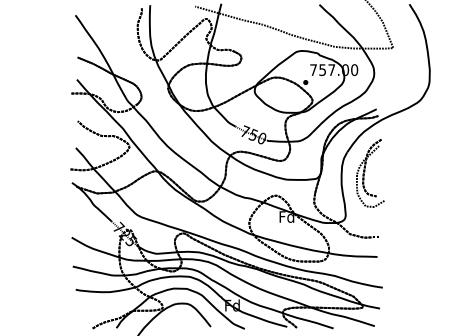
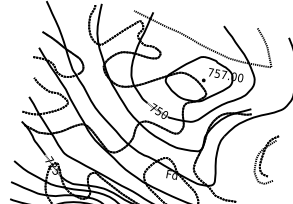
part: (370, 173) -> (266, 159), moved

